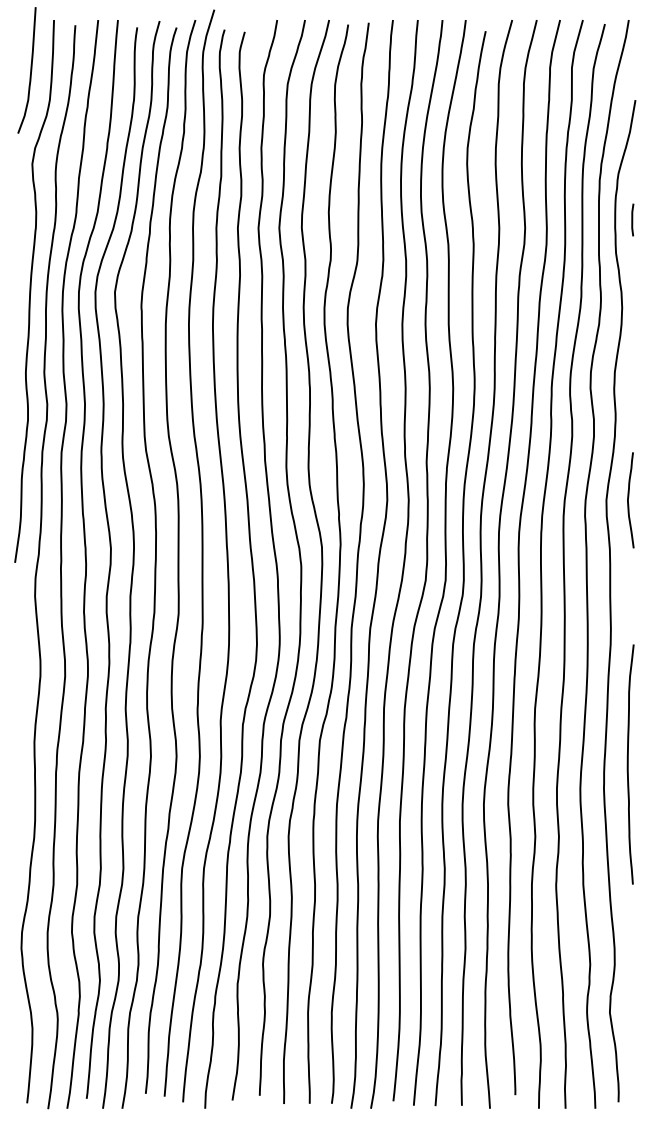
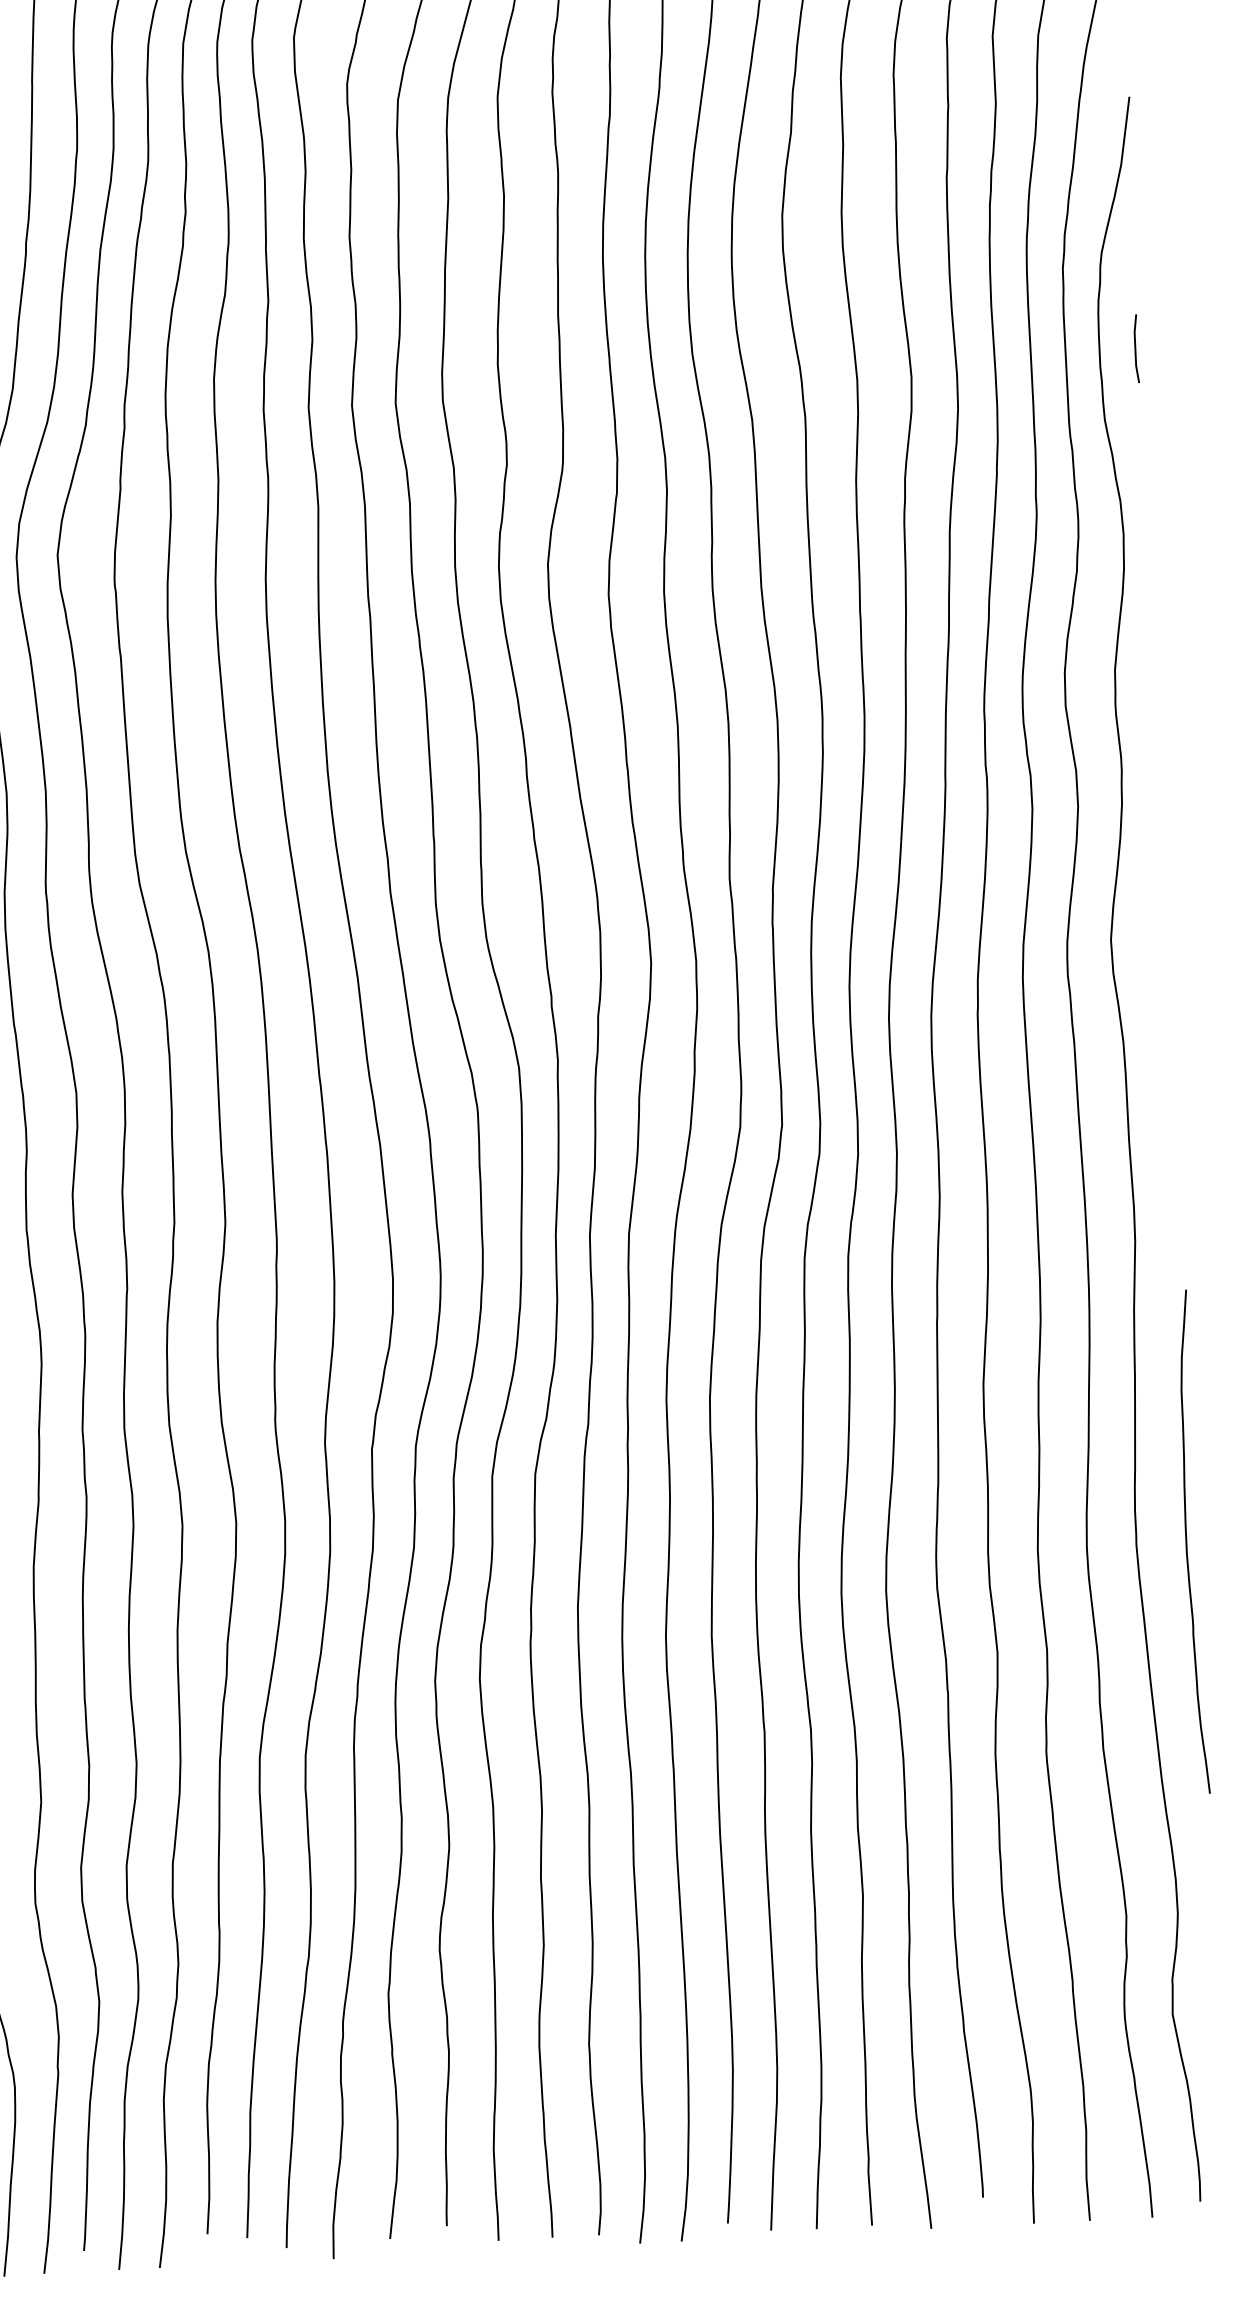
curve: (628, 500) -> (1157, 937), removed
curve: (628, 764) -> (1187, 1542), moved

